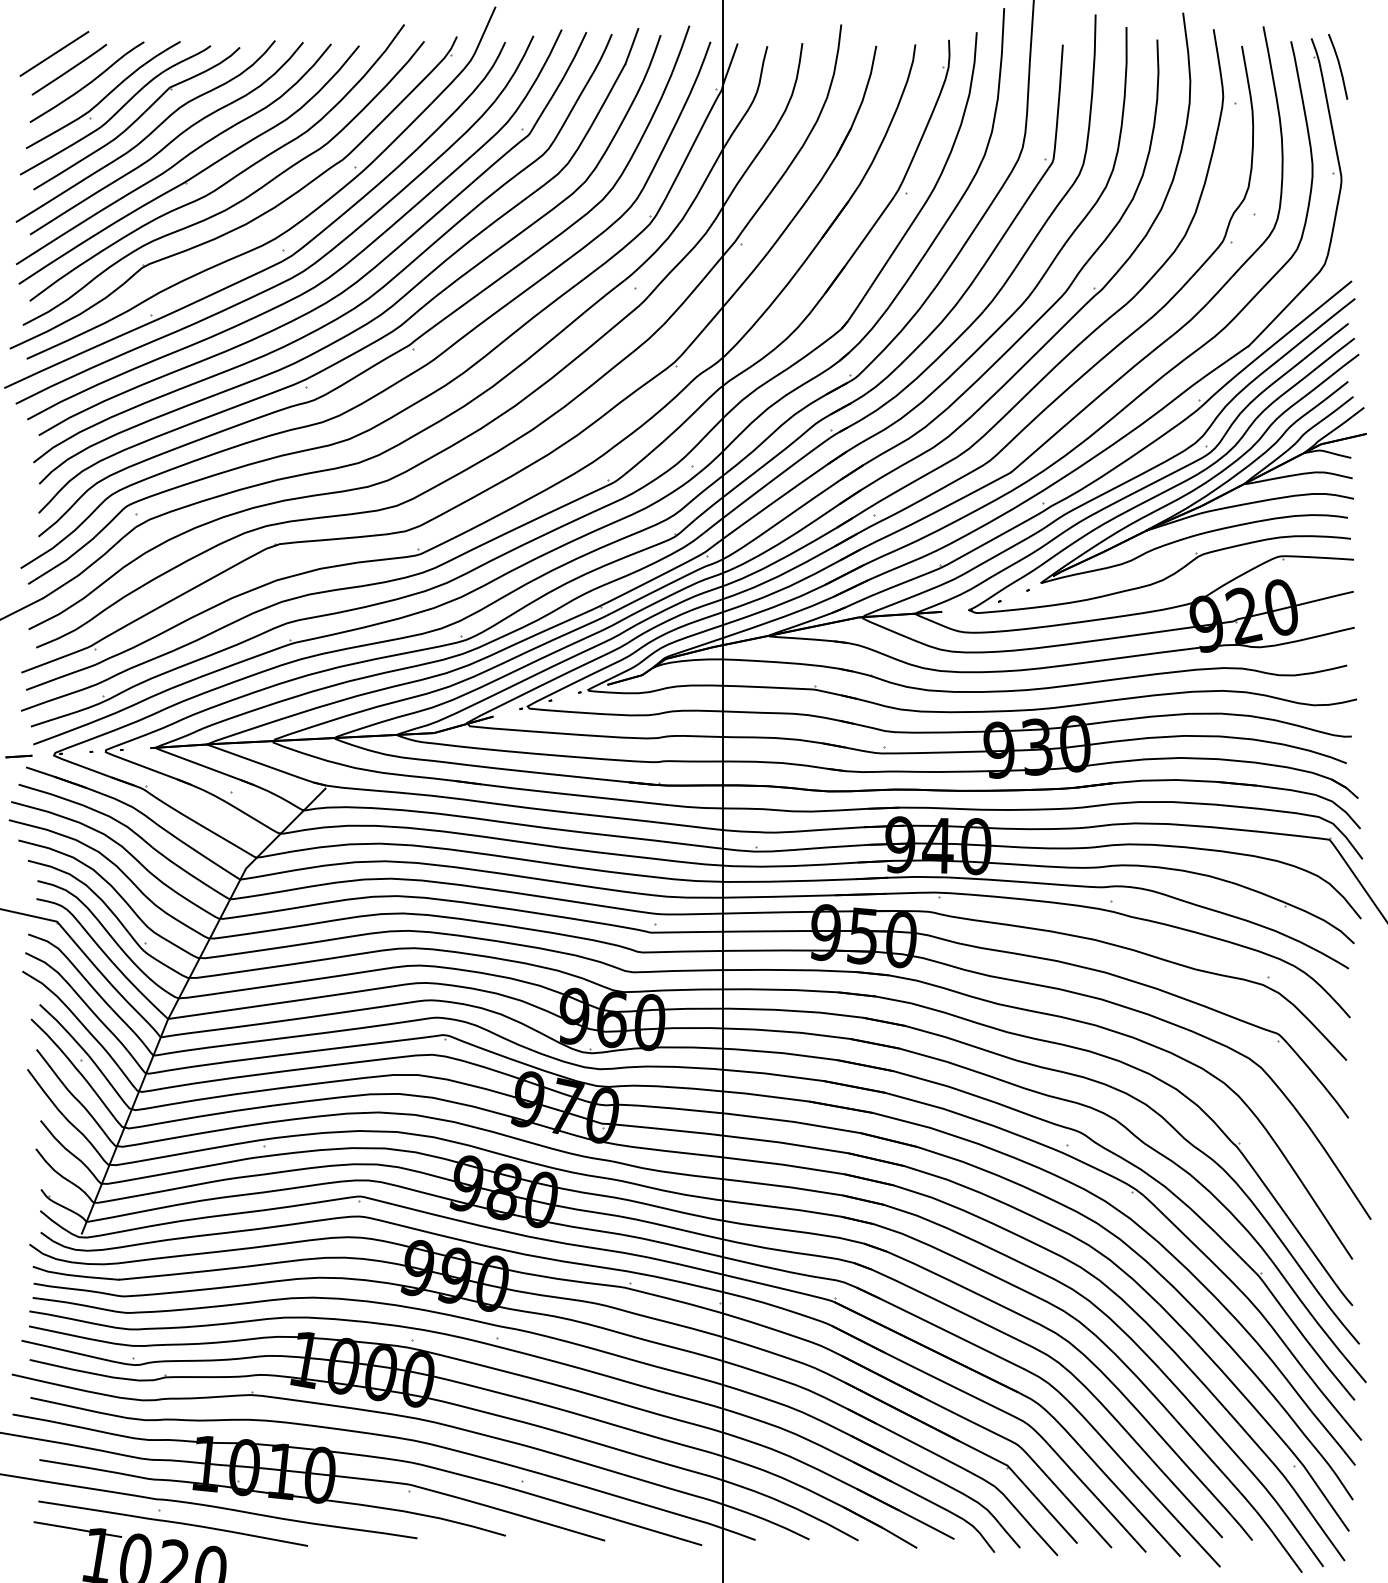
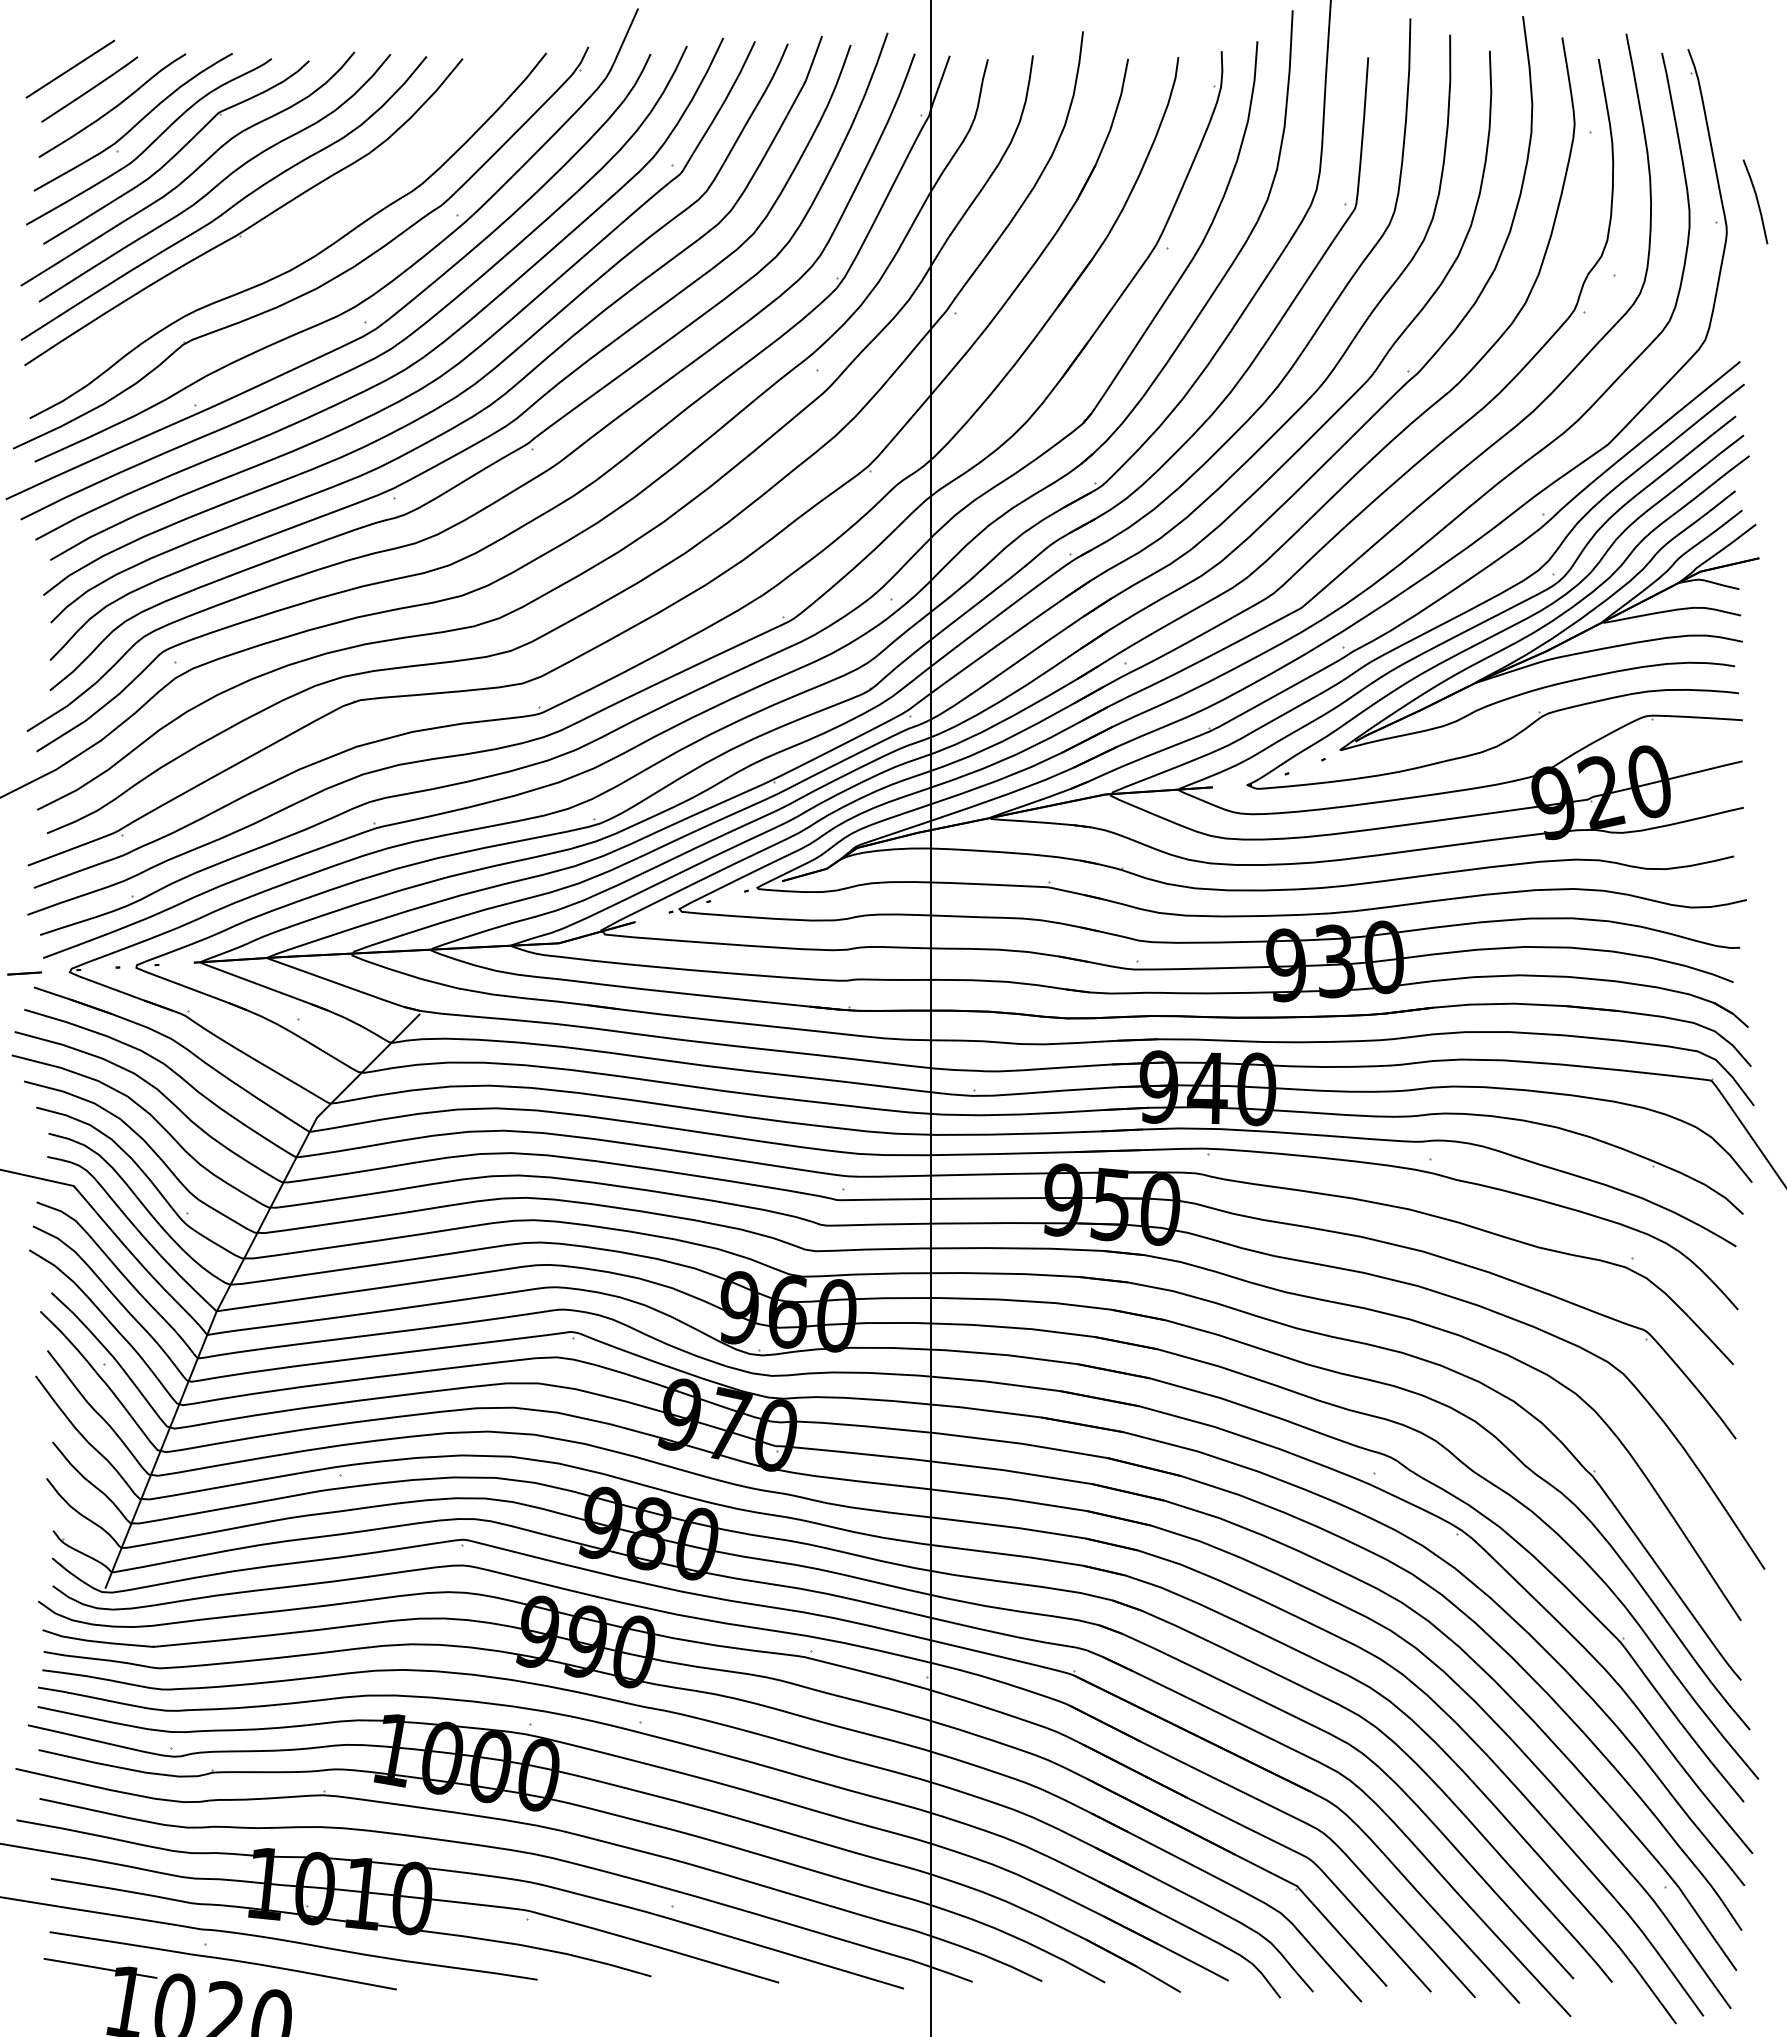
line: (1338, 66) -> (1756, 201), moved
curve: (227, 180) -> (293, 232), removed

